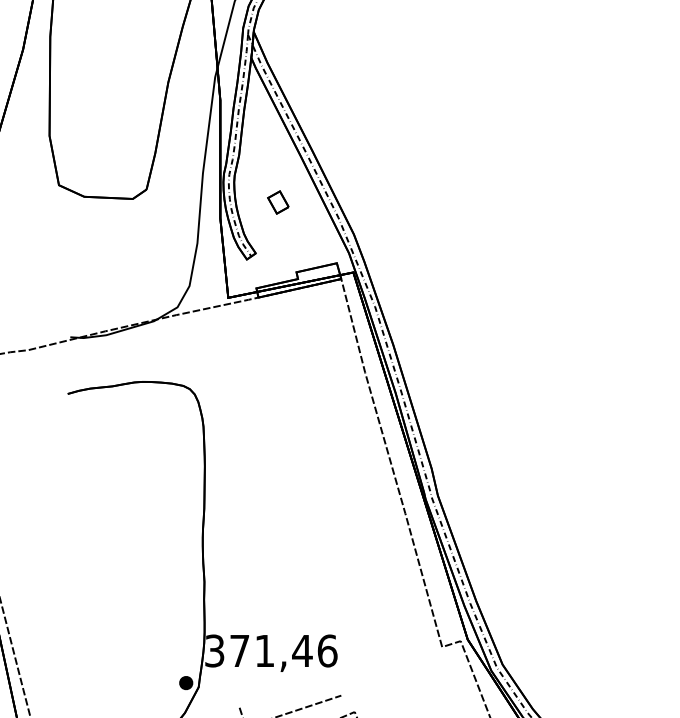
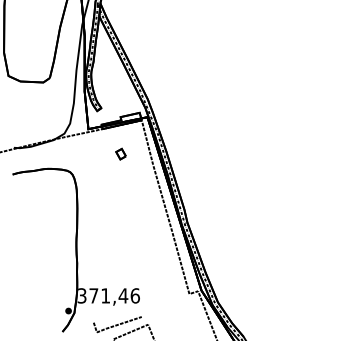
part: (277, 201) -> (120, 153), moved

